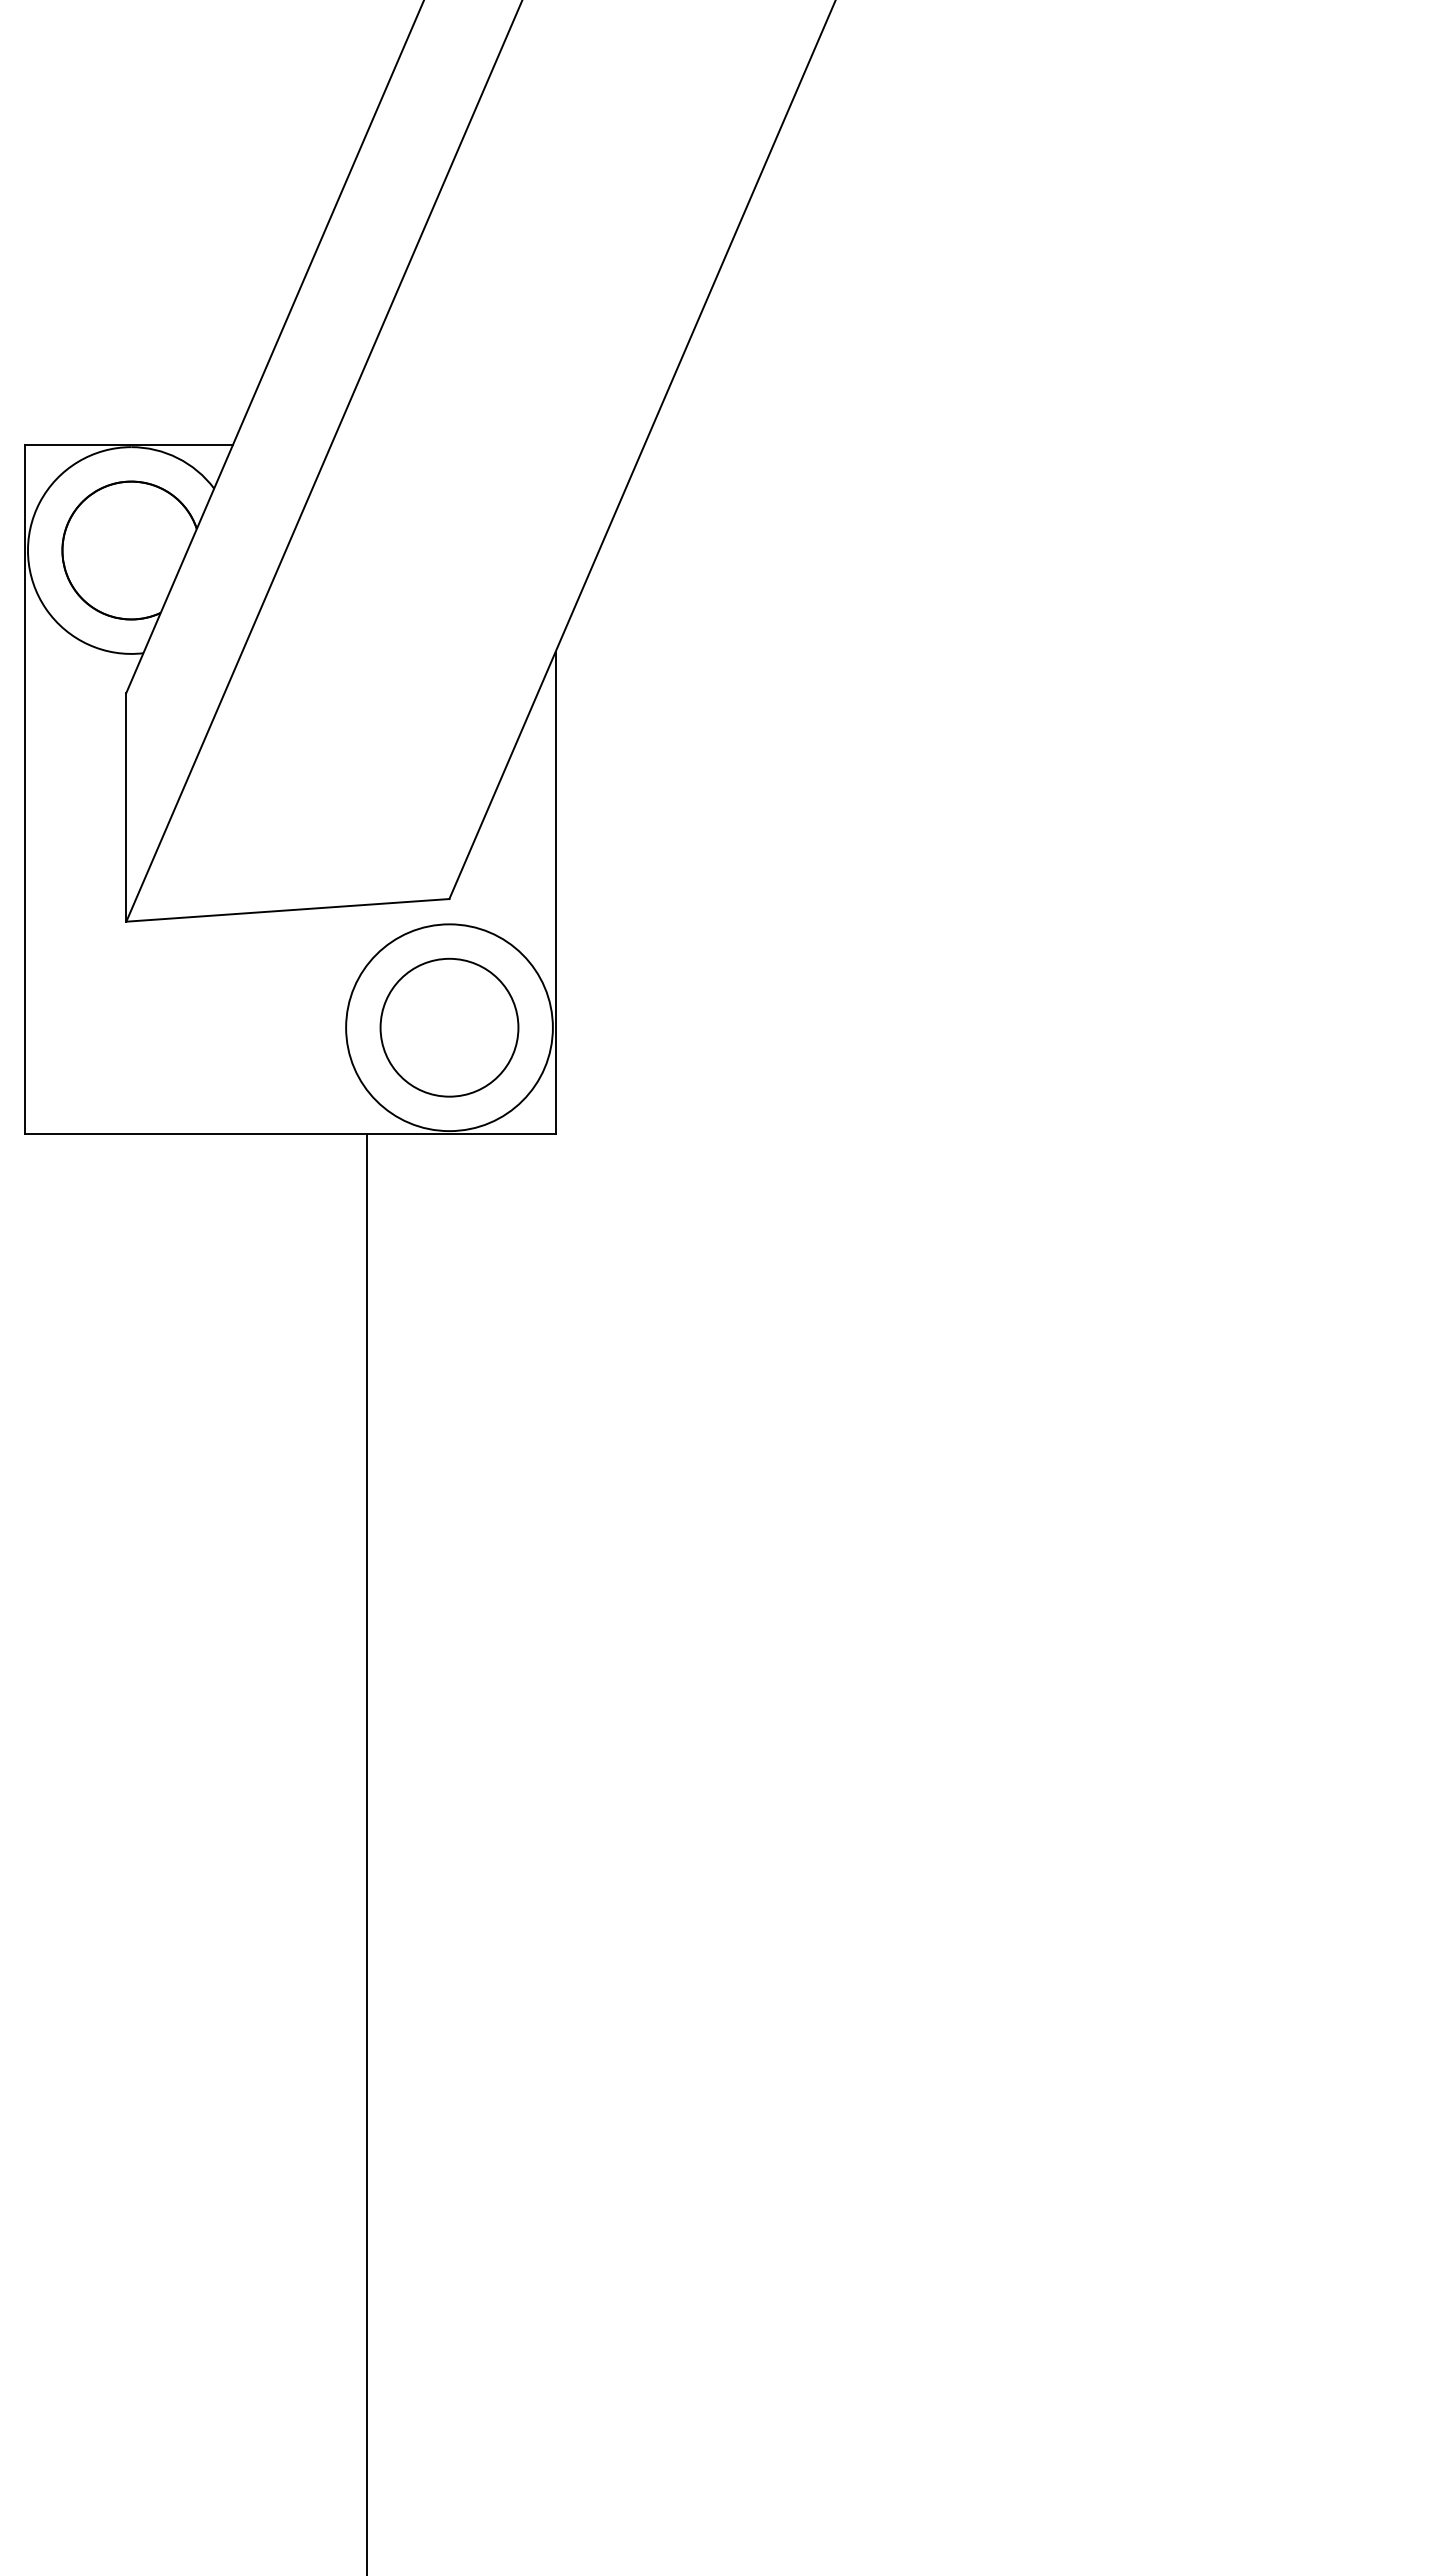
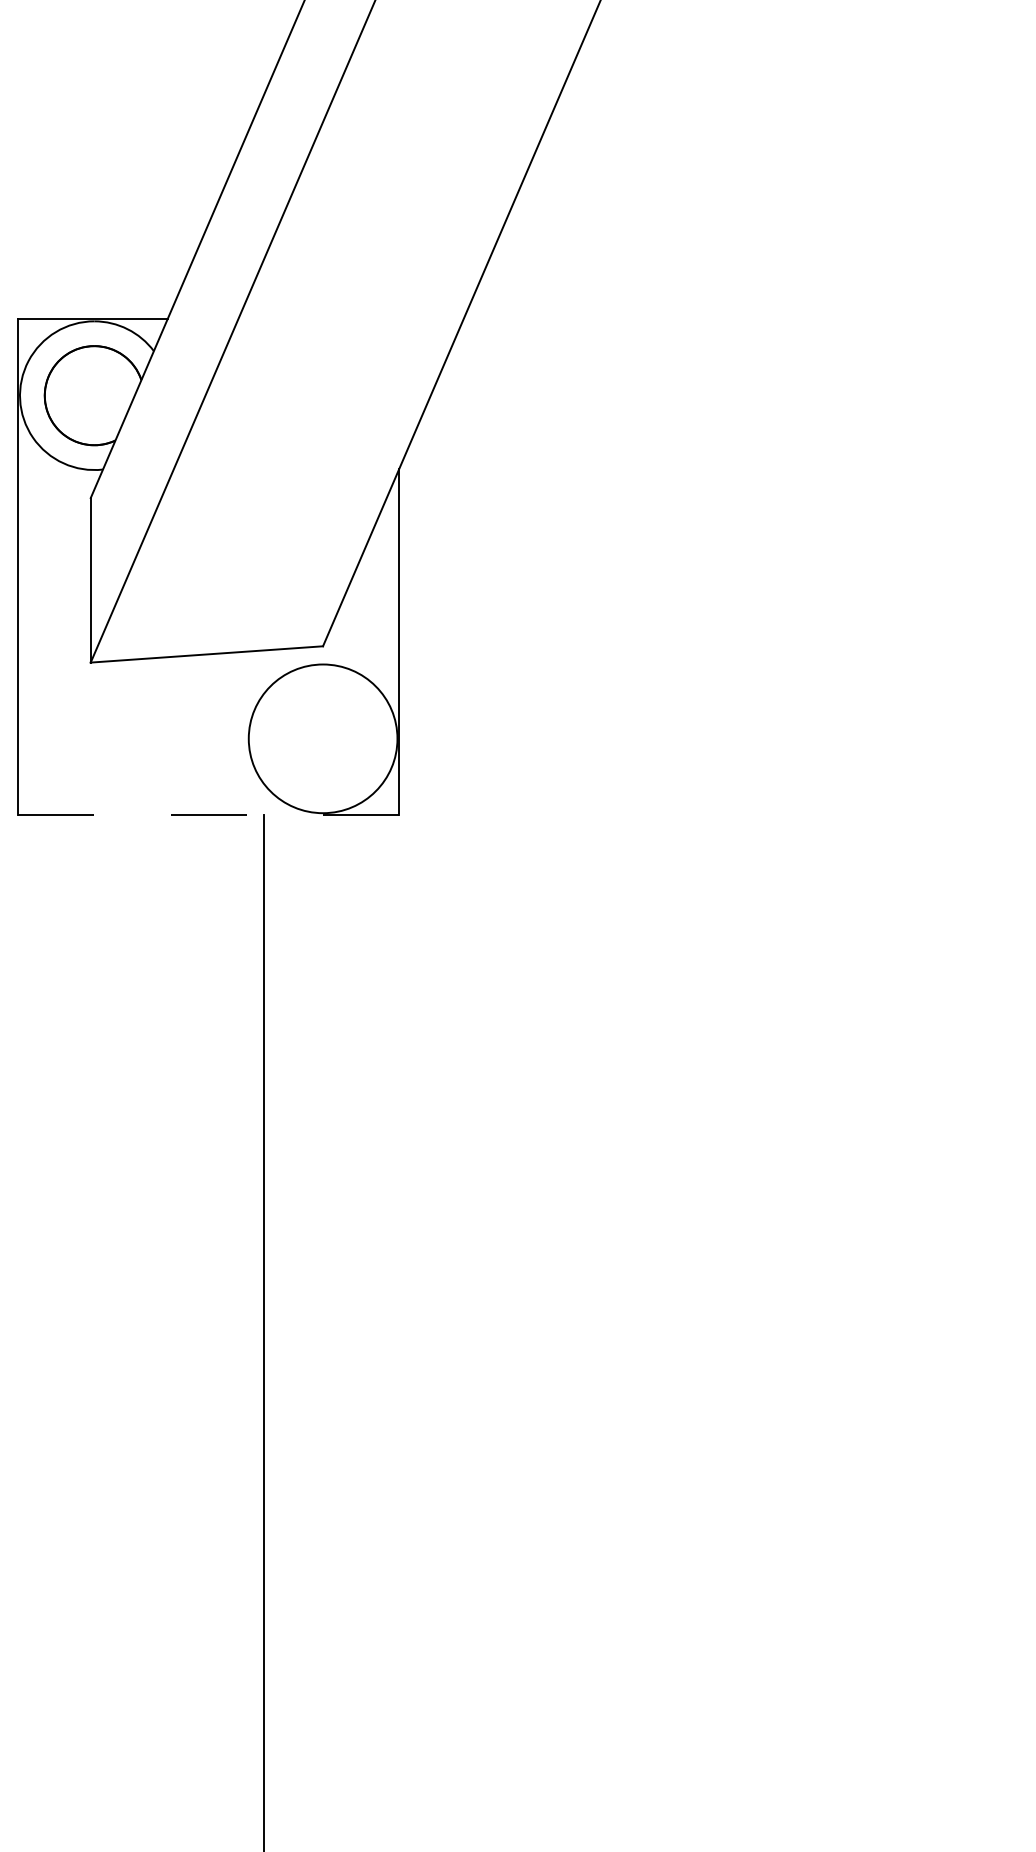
circle: (449, 1027) -> (323, 738), removed
line: (290, 1133) -> (208, 814), solid -> dashed

